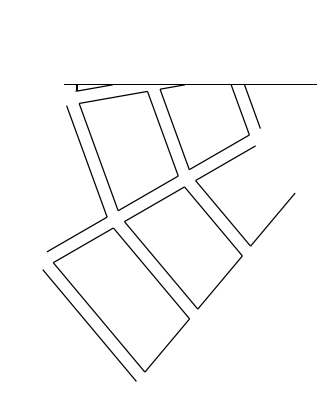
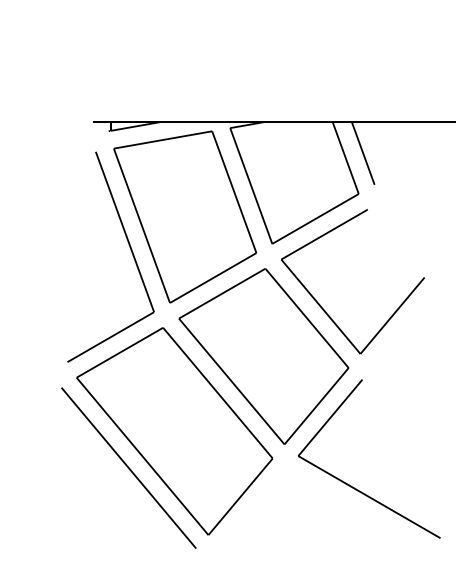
part: (244, 337) -> (351, 485), added

